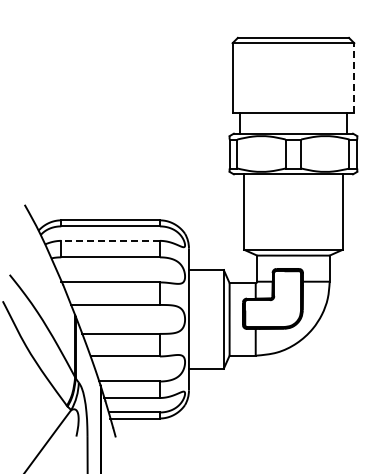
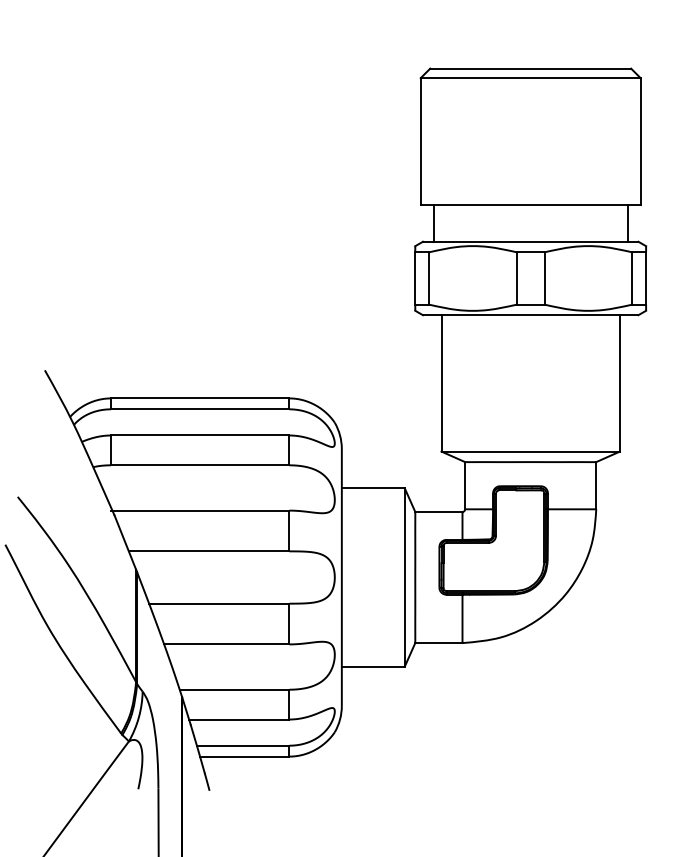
line: (354, 77) -> (641, 140), dashed -> solid
line: (110, 240) -> (199, 434), dashed -> solid

